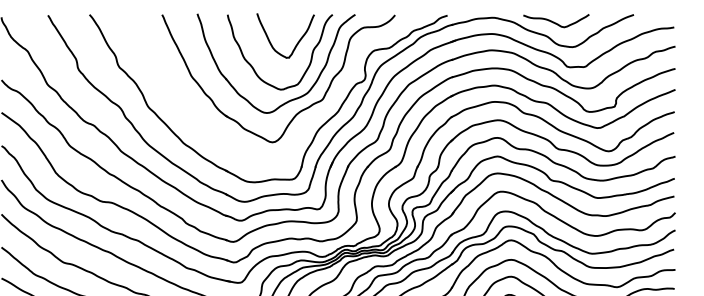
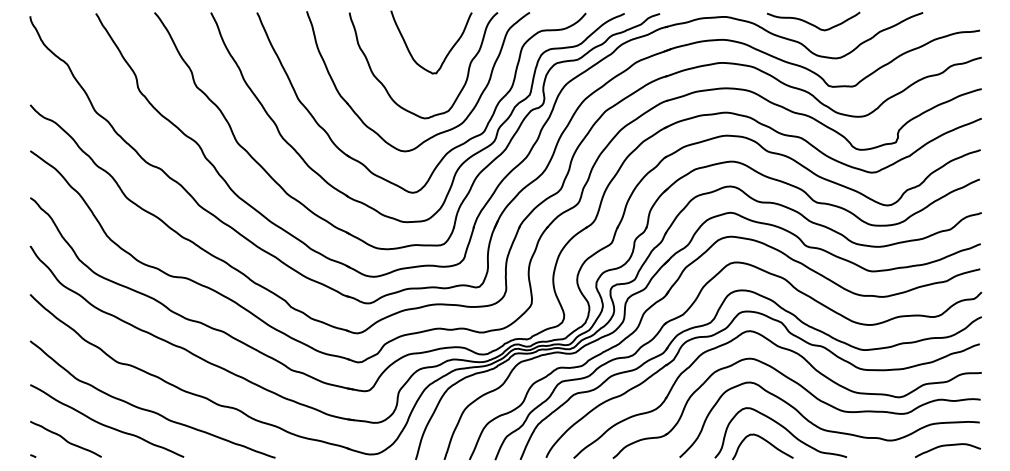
part: (307, 120) -> (462, 162), added

